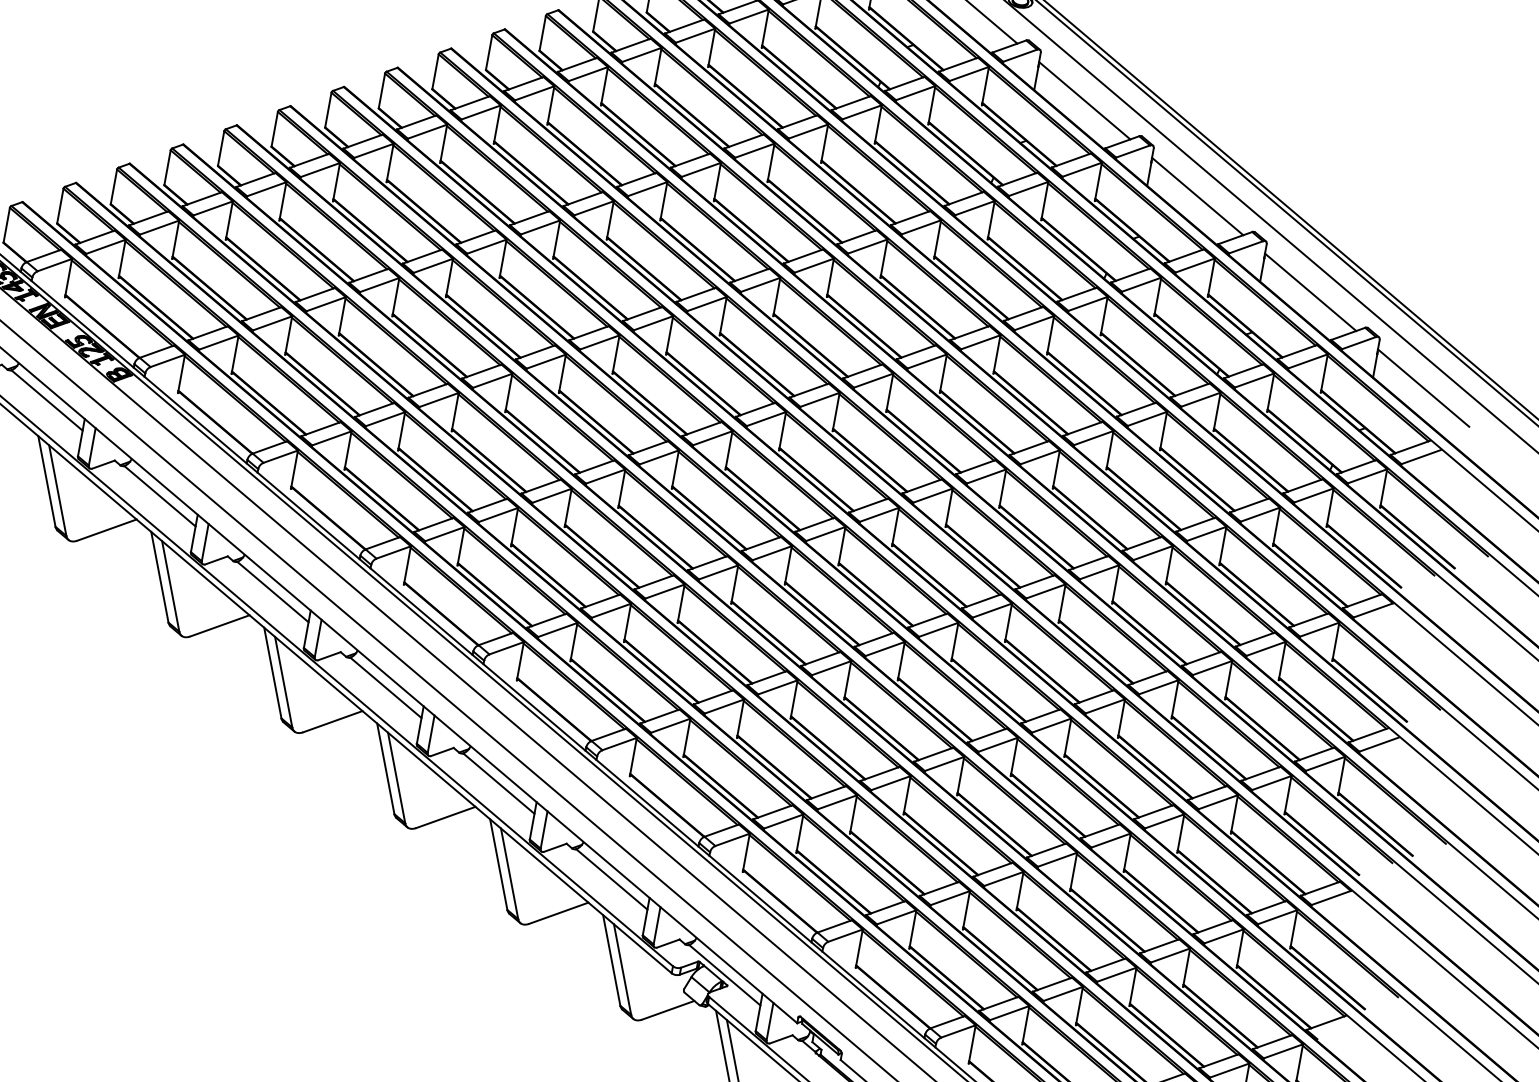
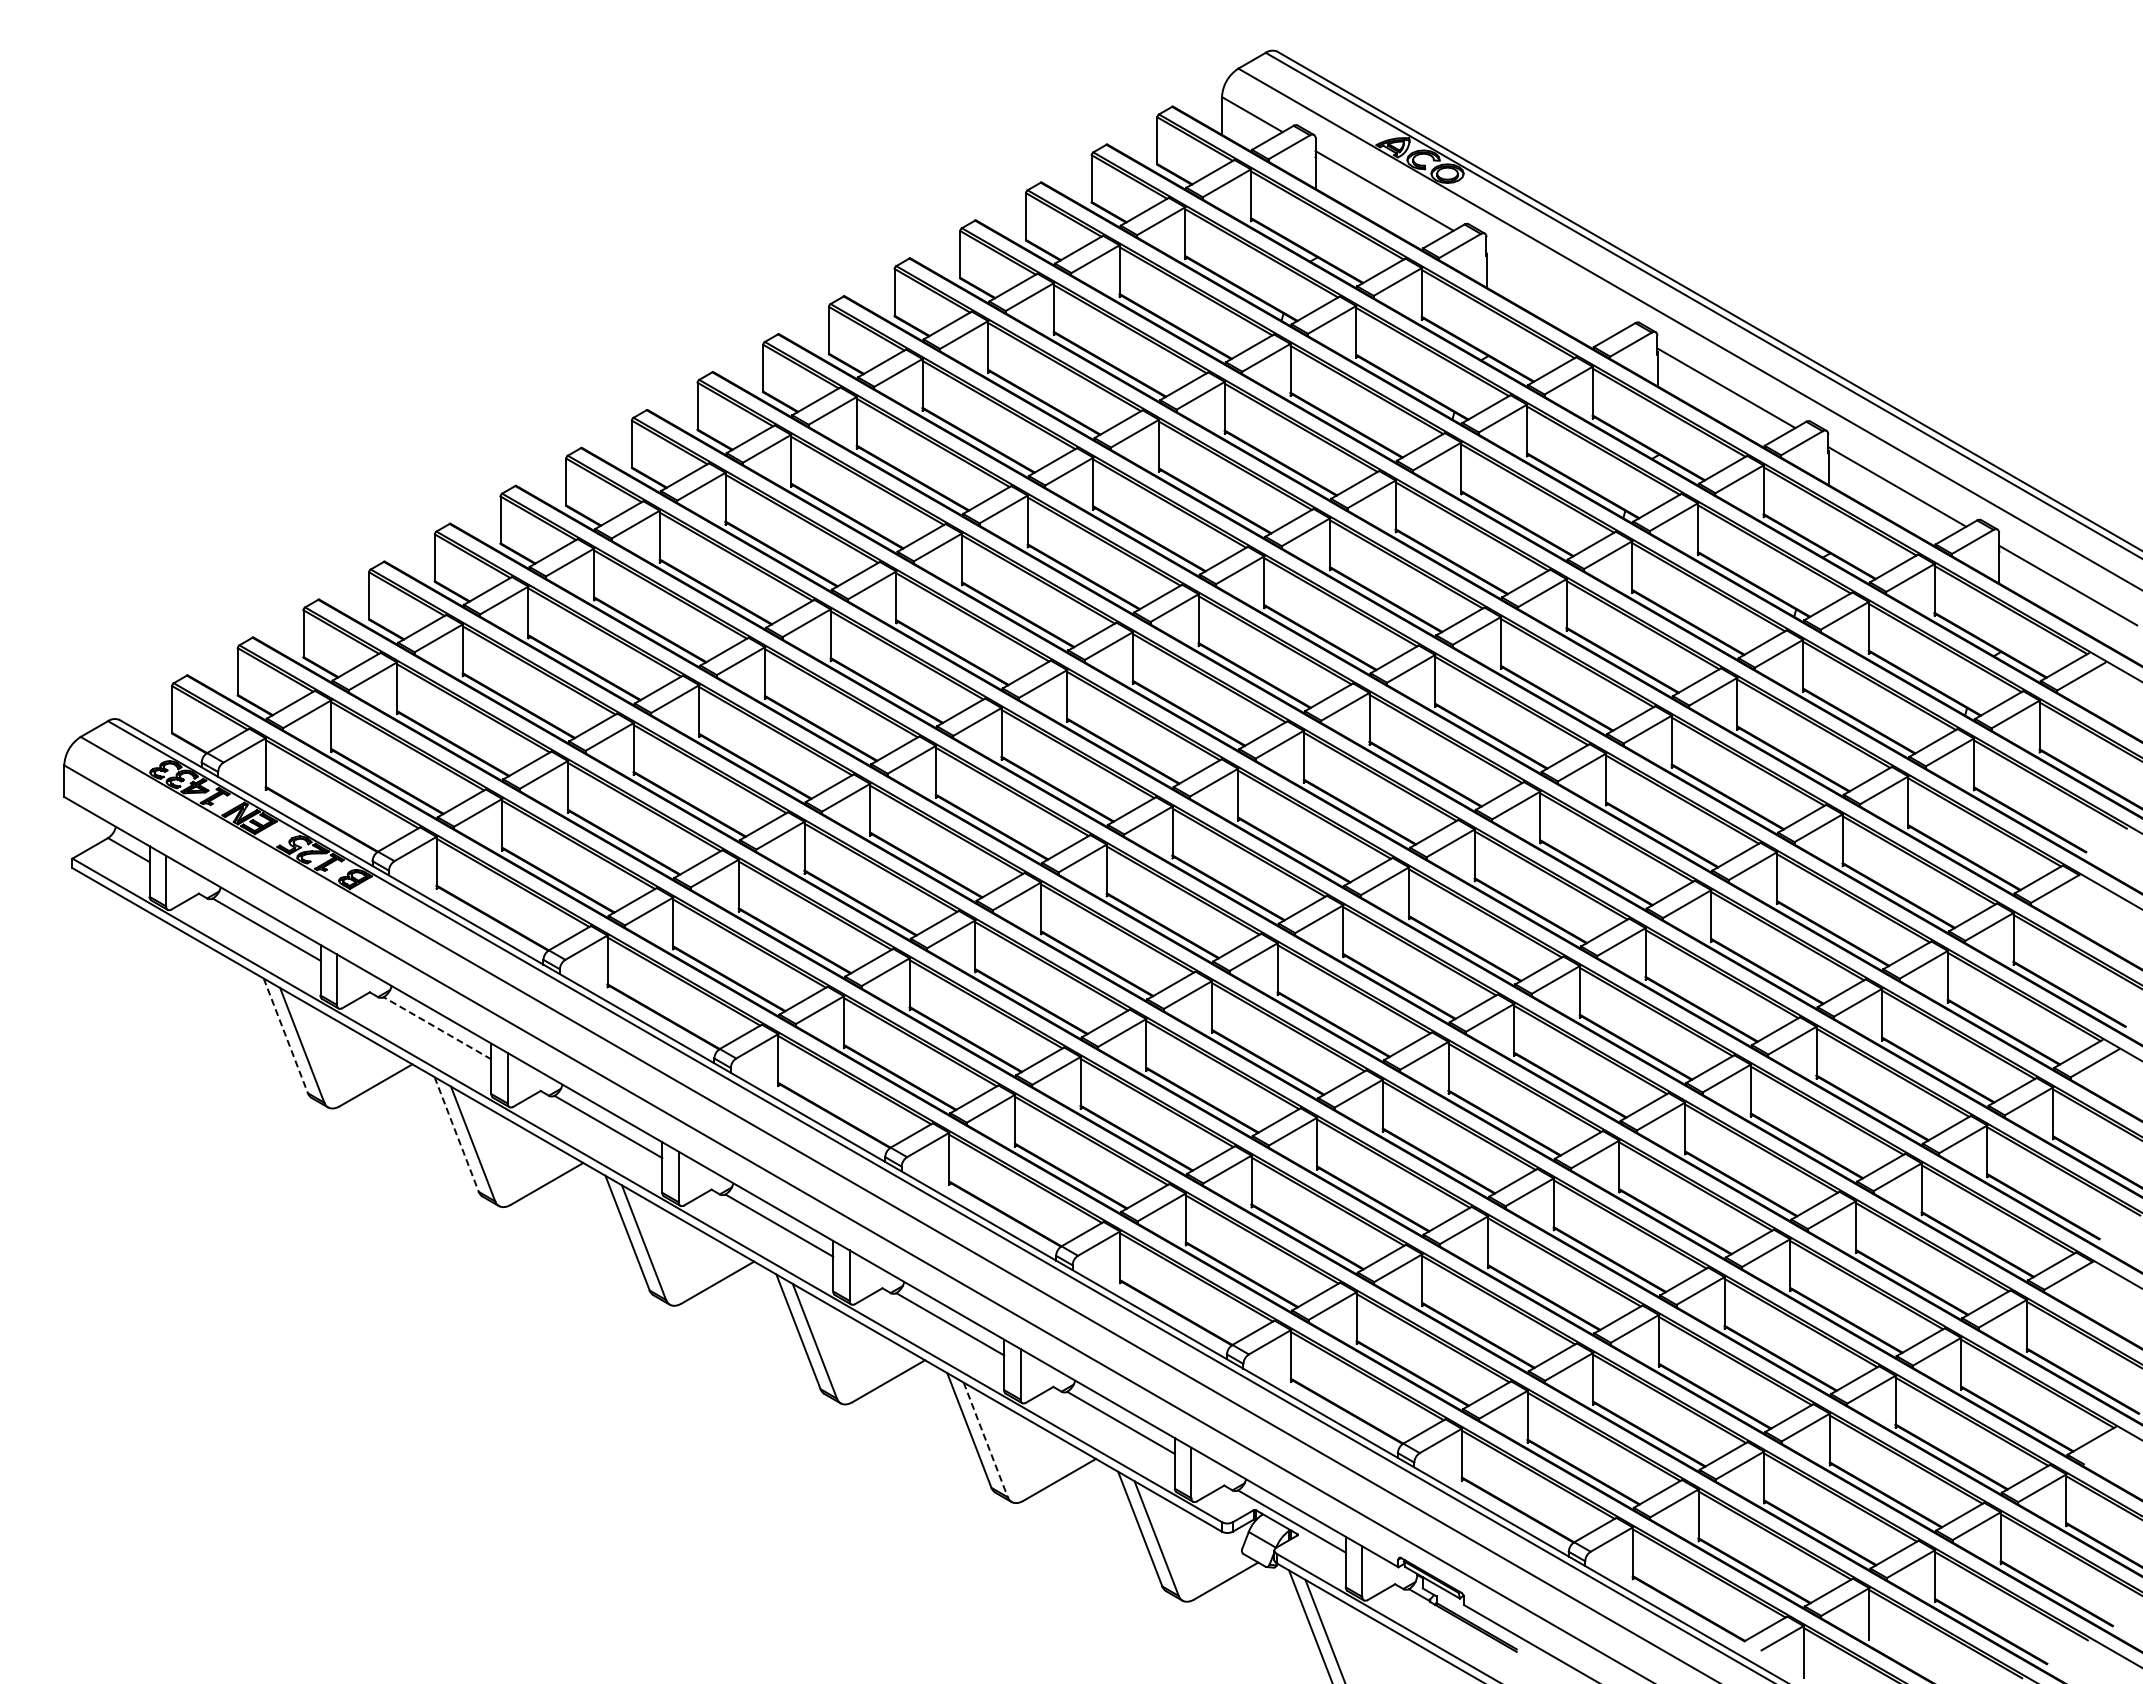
line: (1084, 100) -> (1555, 289), removed
line: (47, 482) -> (286, 1036), solid -> dashed
line: (159, 496) -> (437, 1028), solid -> dashed
line: (159, 577) -> (456, 1135), solid -> dashed
line: (509, 874) -> (985, 1440), solid -> dashed

